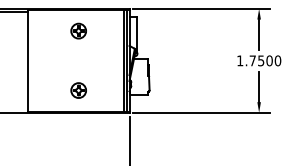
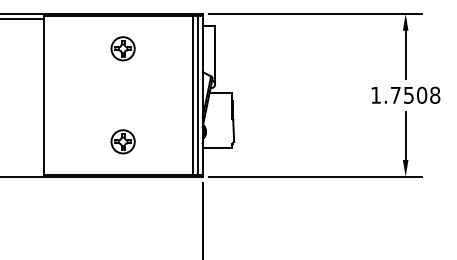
text: (277, 60) -> (434, 94), 1.7500 -> 1.7508

